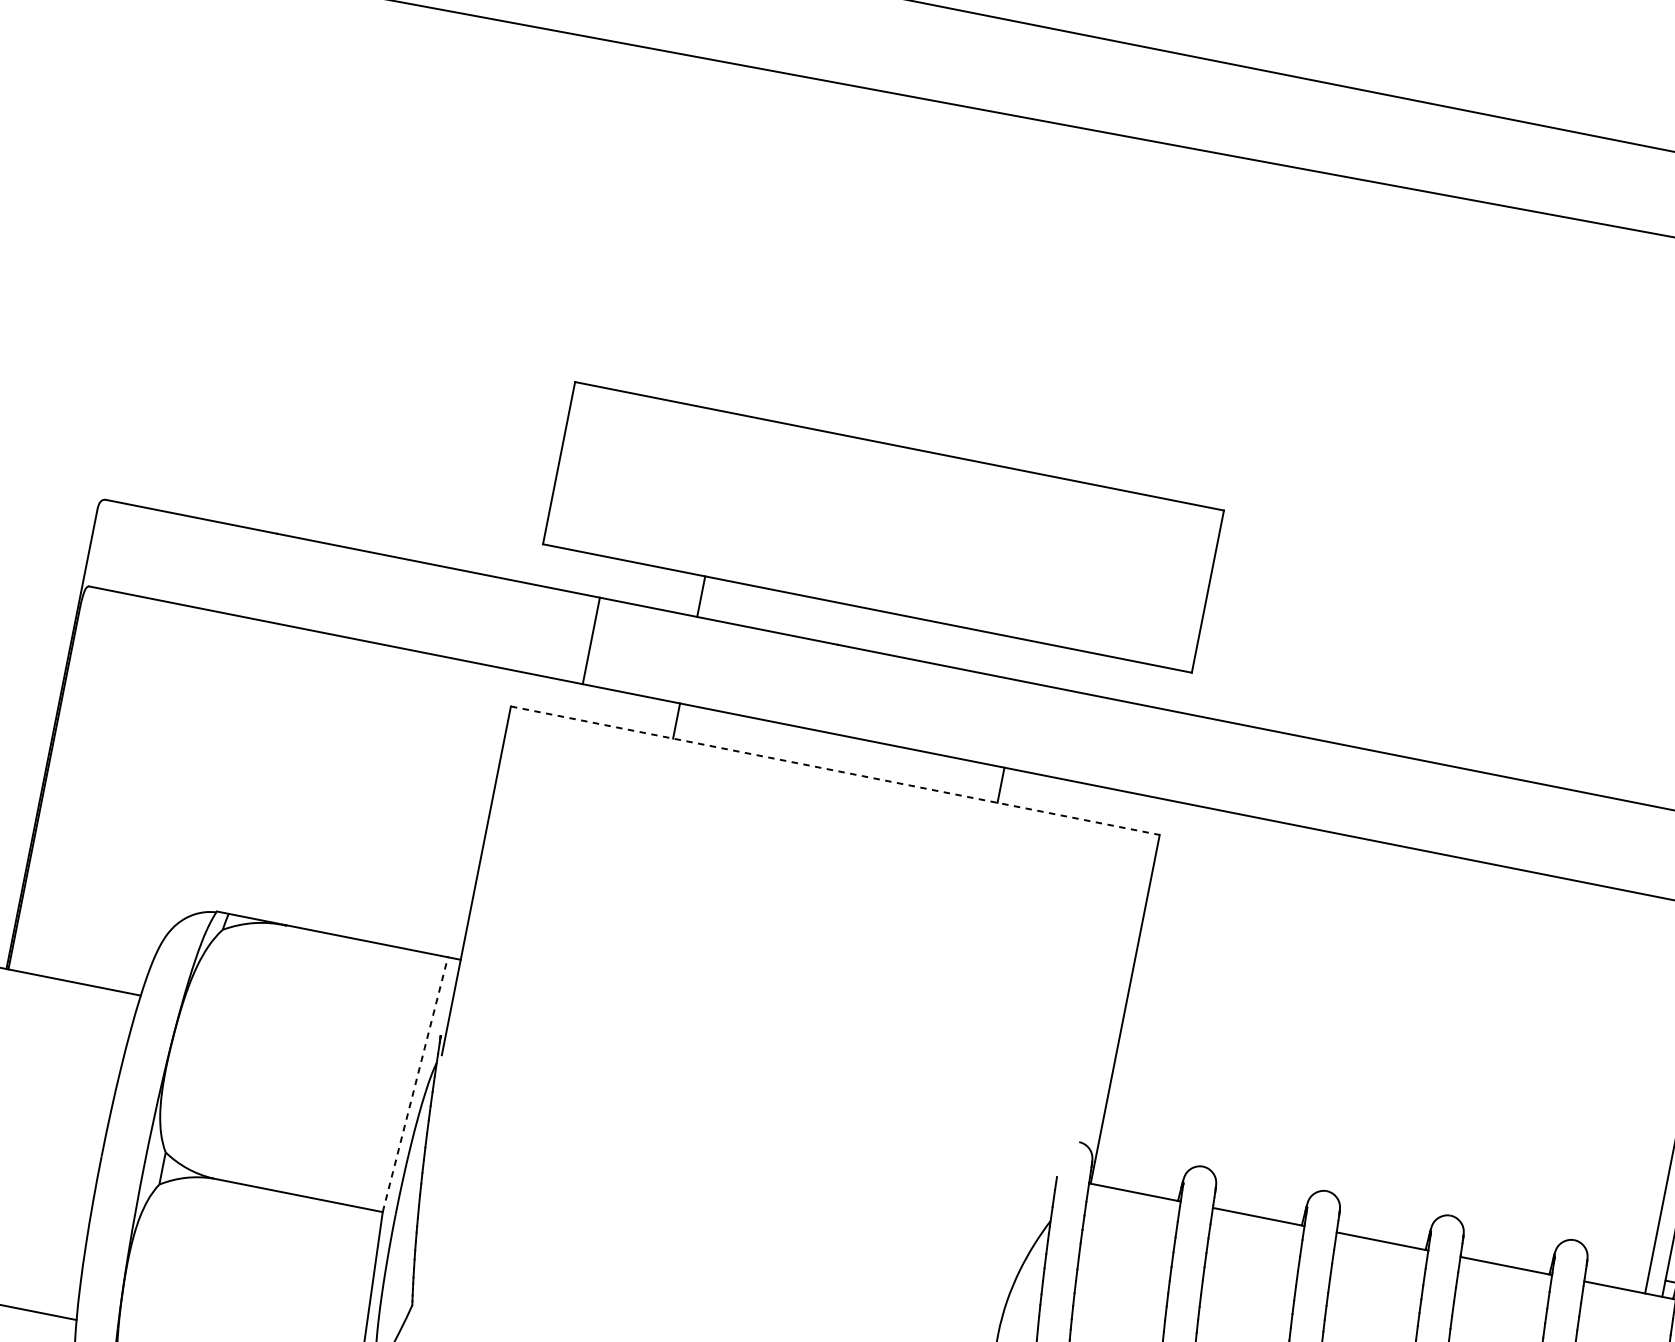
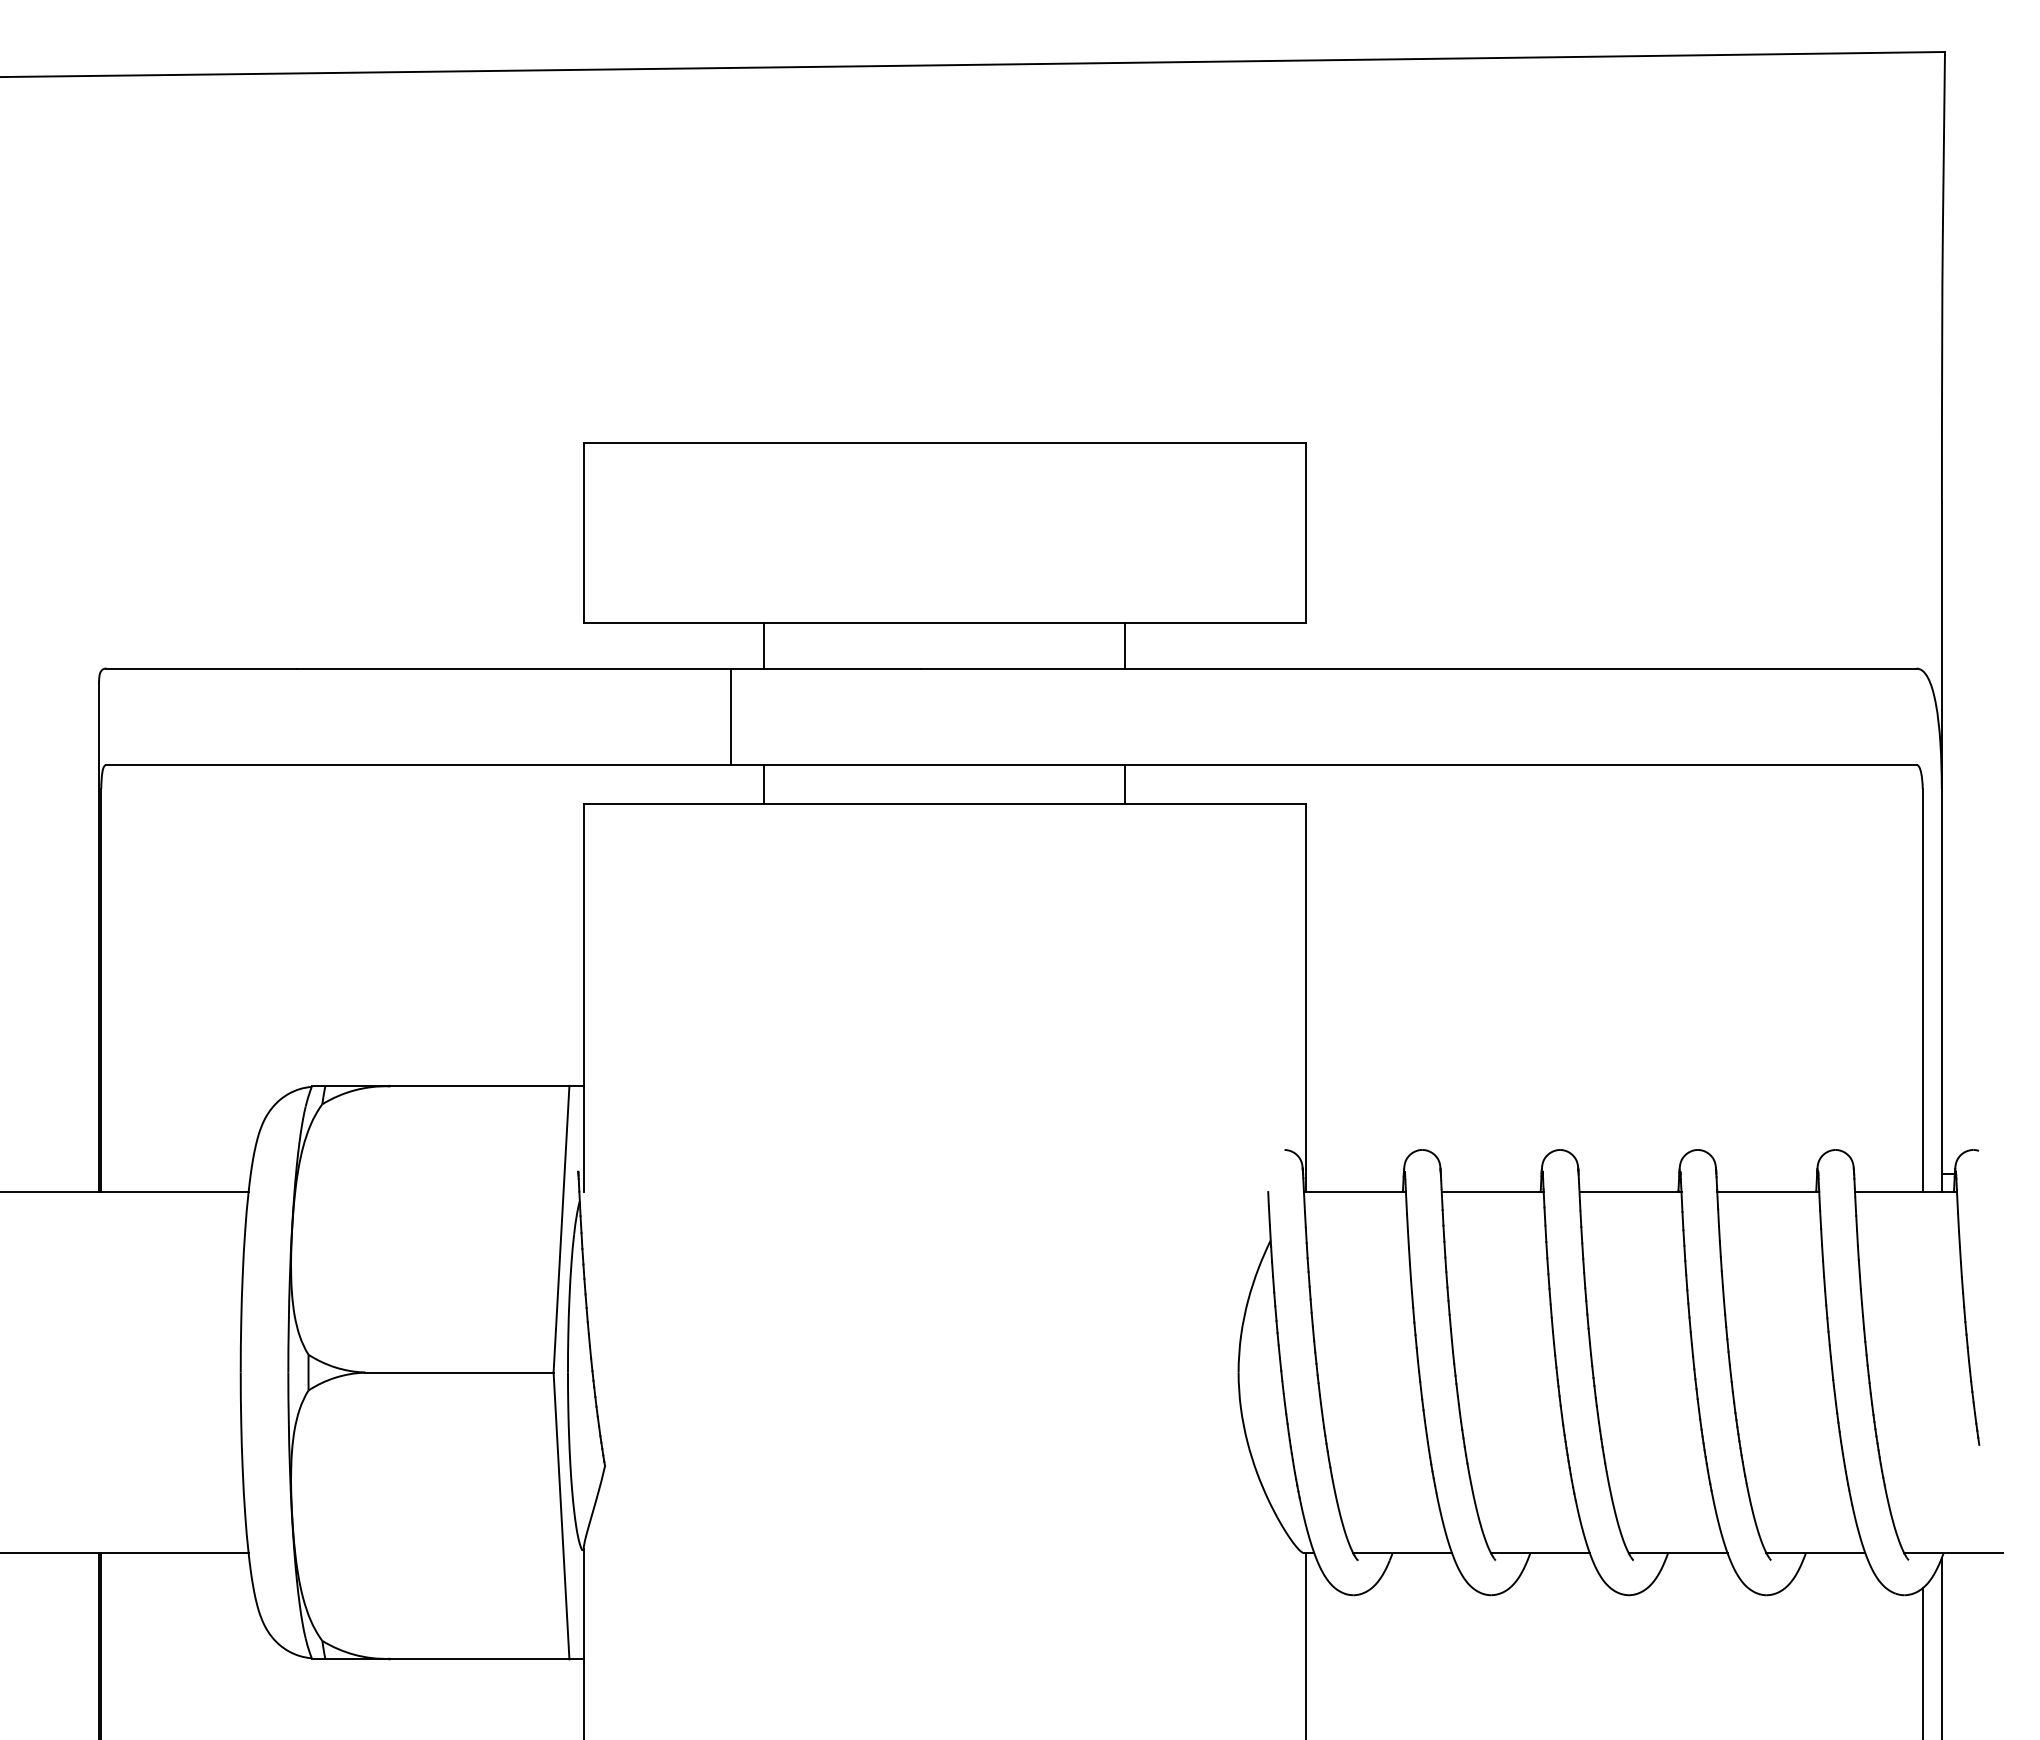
line: (591, 640) -> (730, 716), moved
line: (1026, 660) -> (1125, 645), added
line: (836, 770) -> (945, 803), dashed -> solid
line: (415, 1084) -> (561, 1229), dashed -> solid

